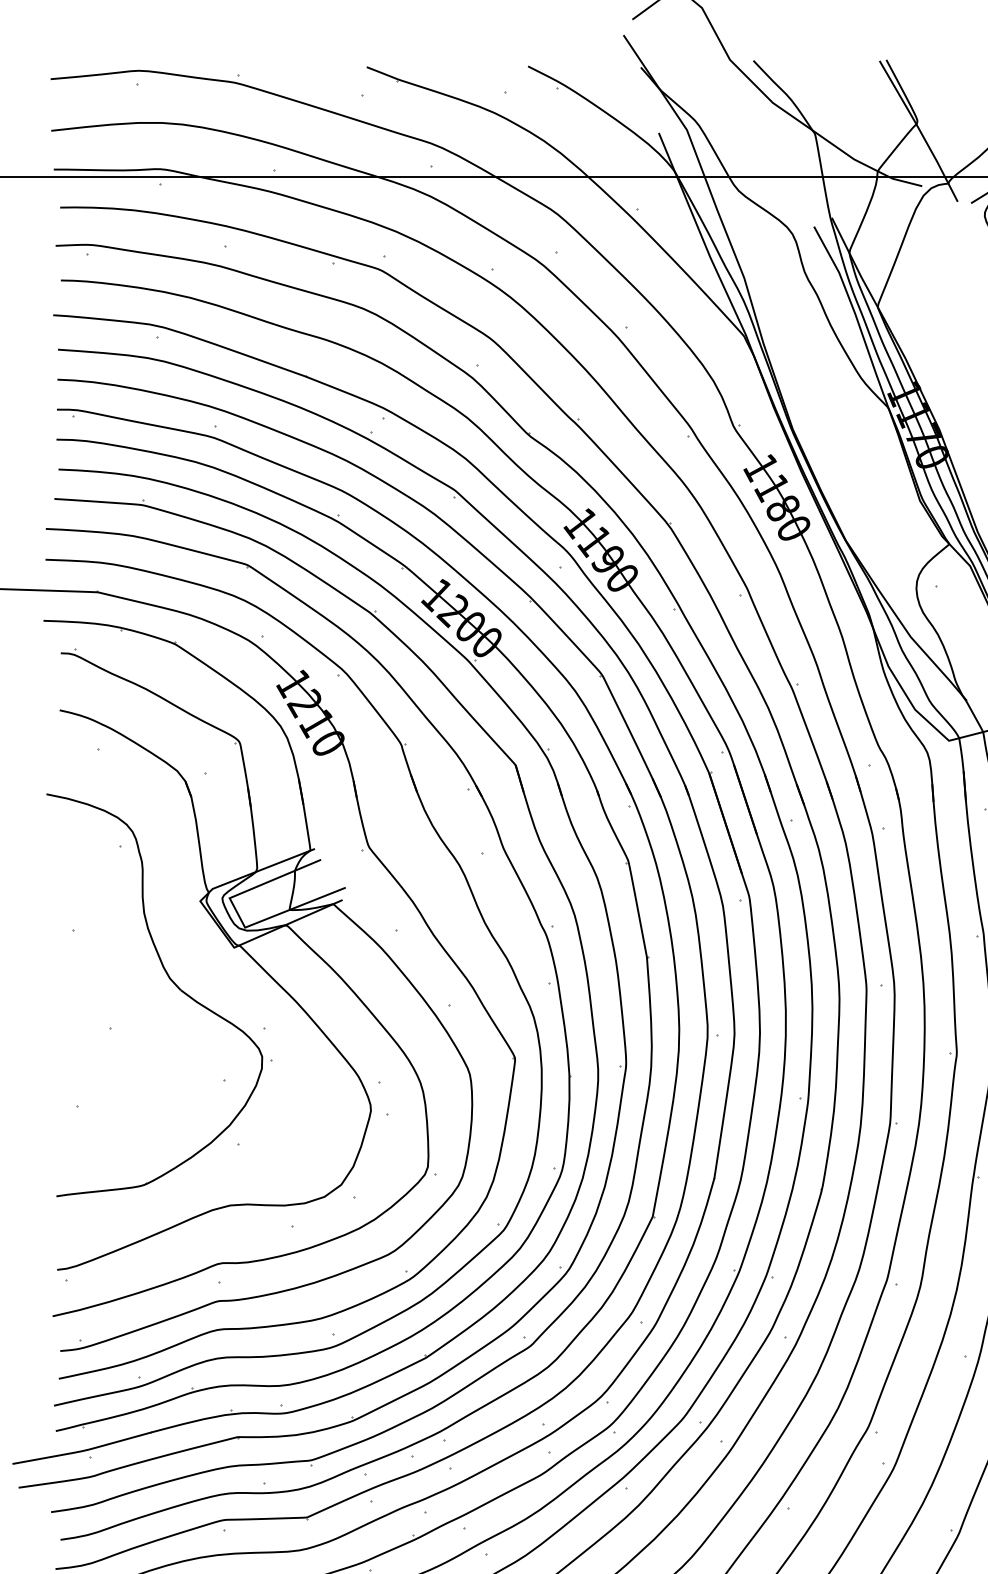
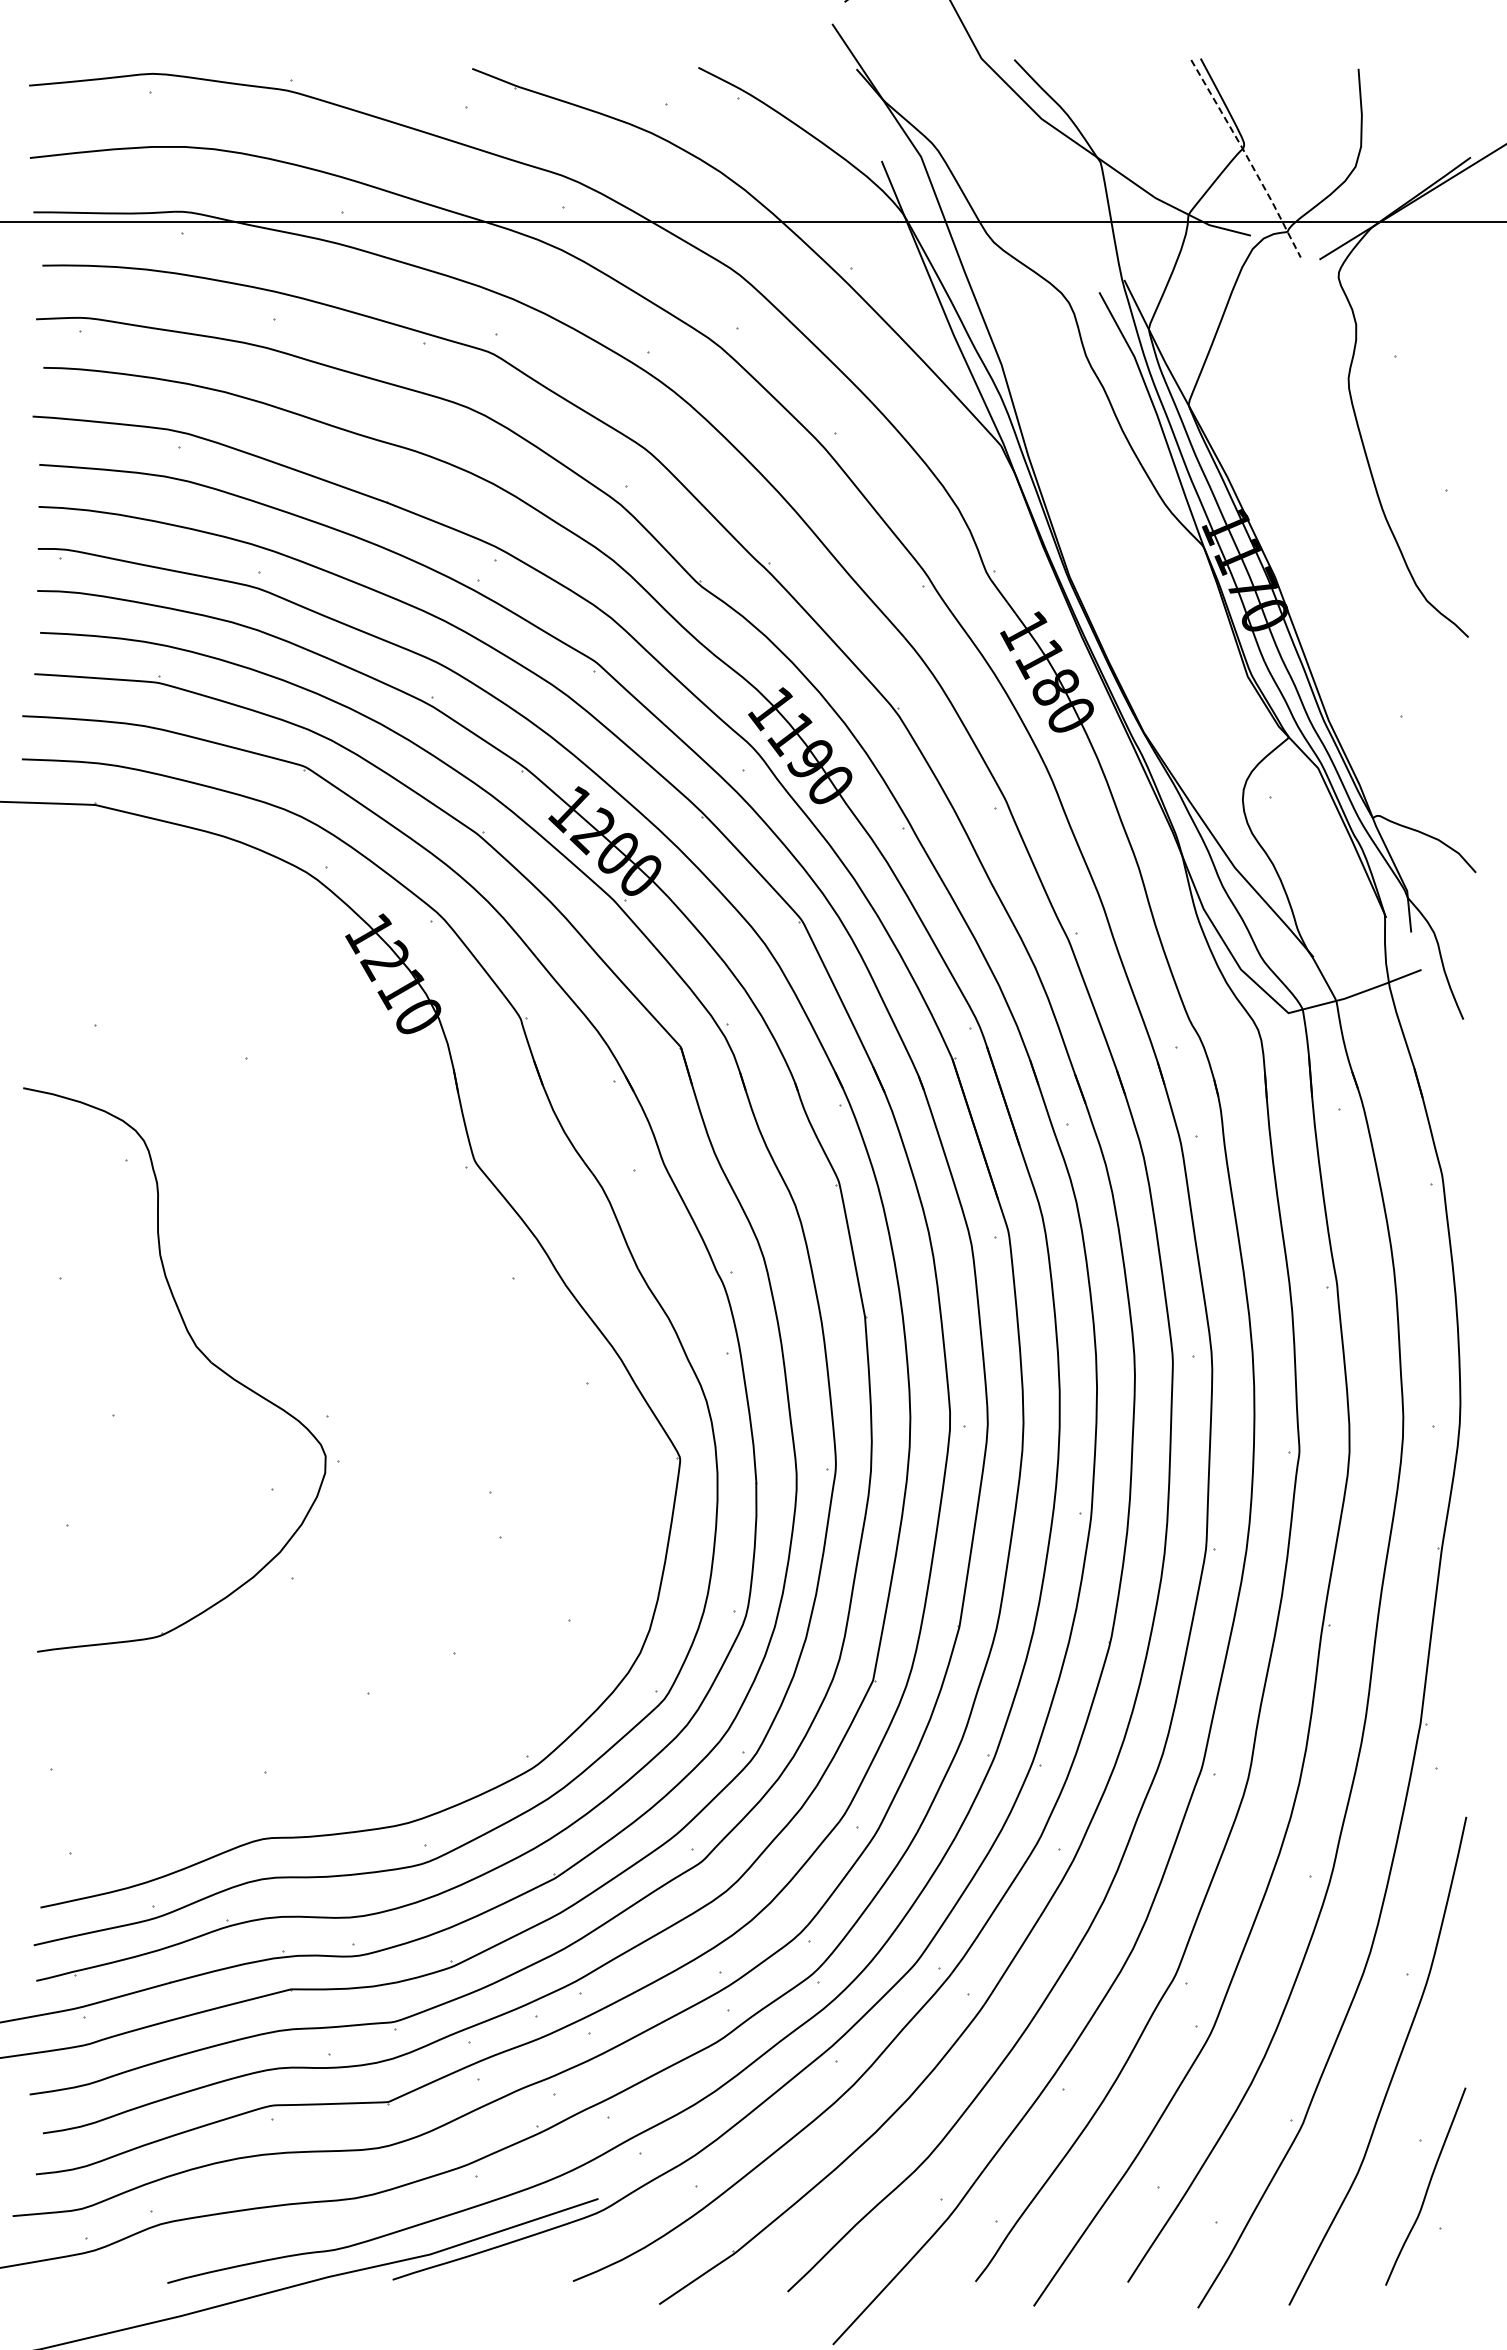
line: (920, 131) -> (1248, 158), solid -> dashed
part: (268, 975) -> (334, 1341), removed

